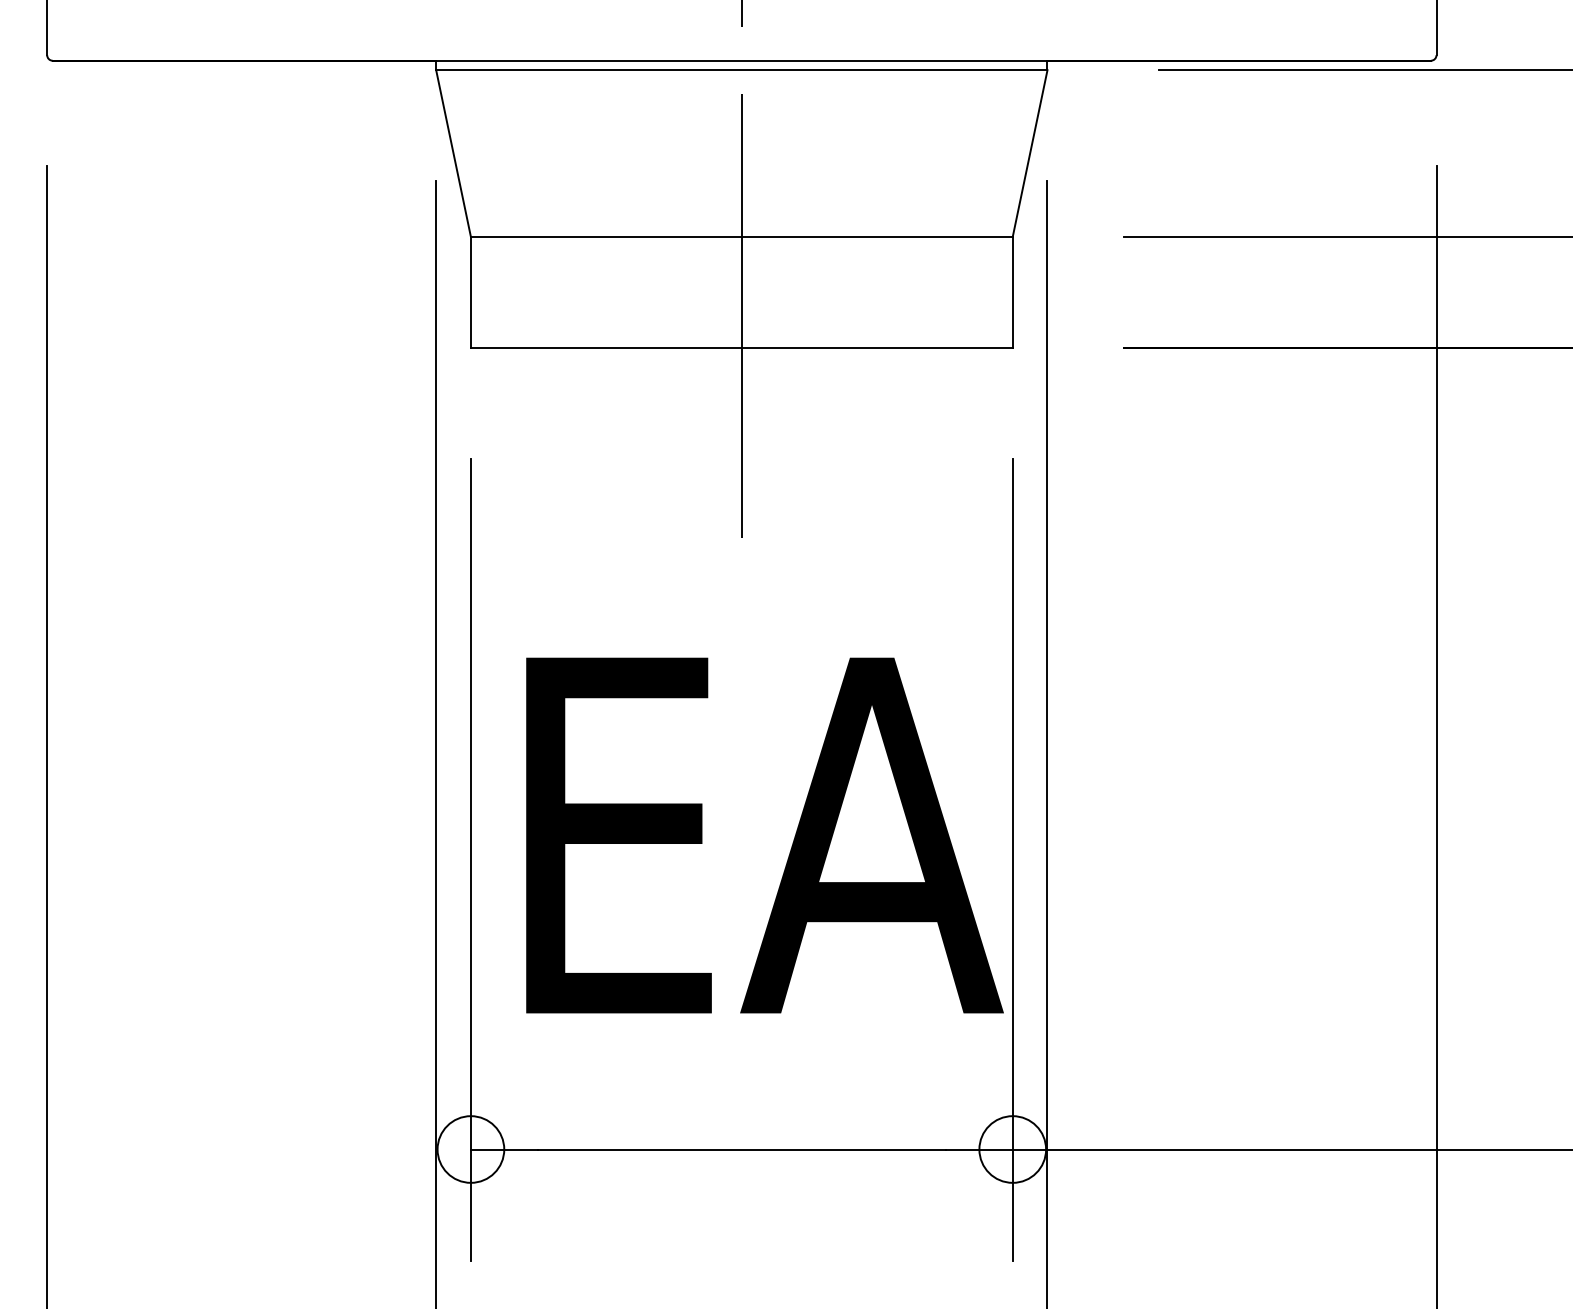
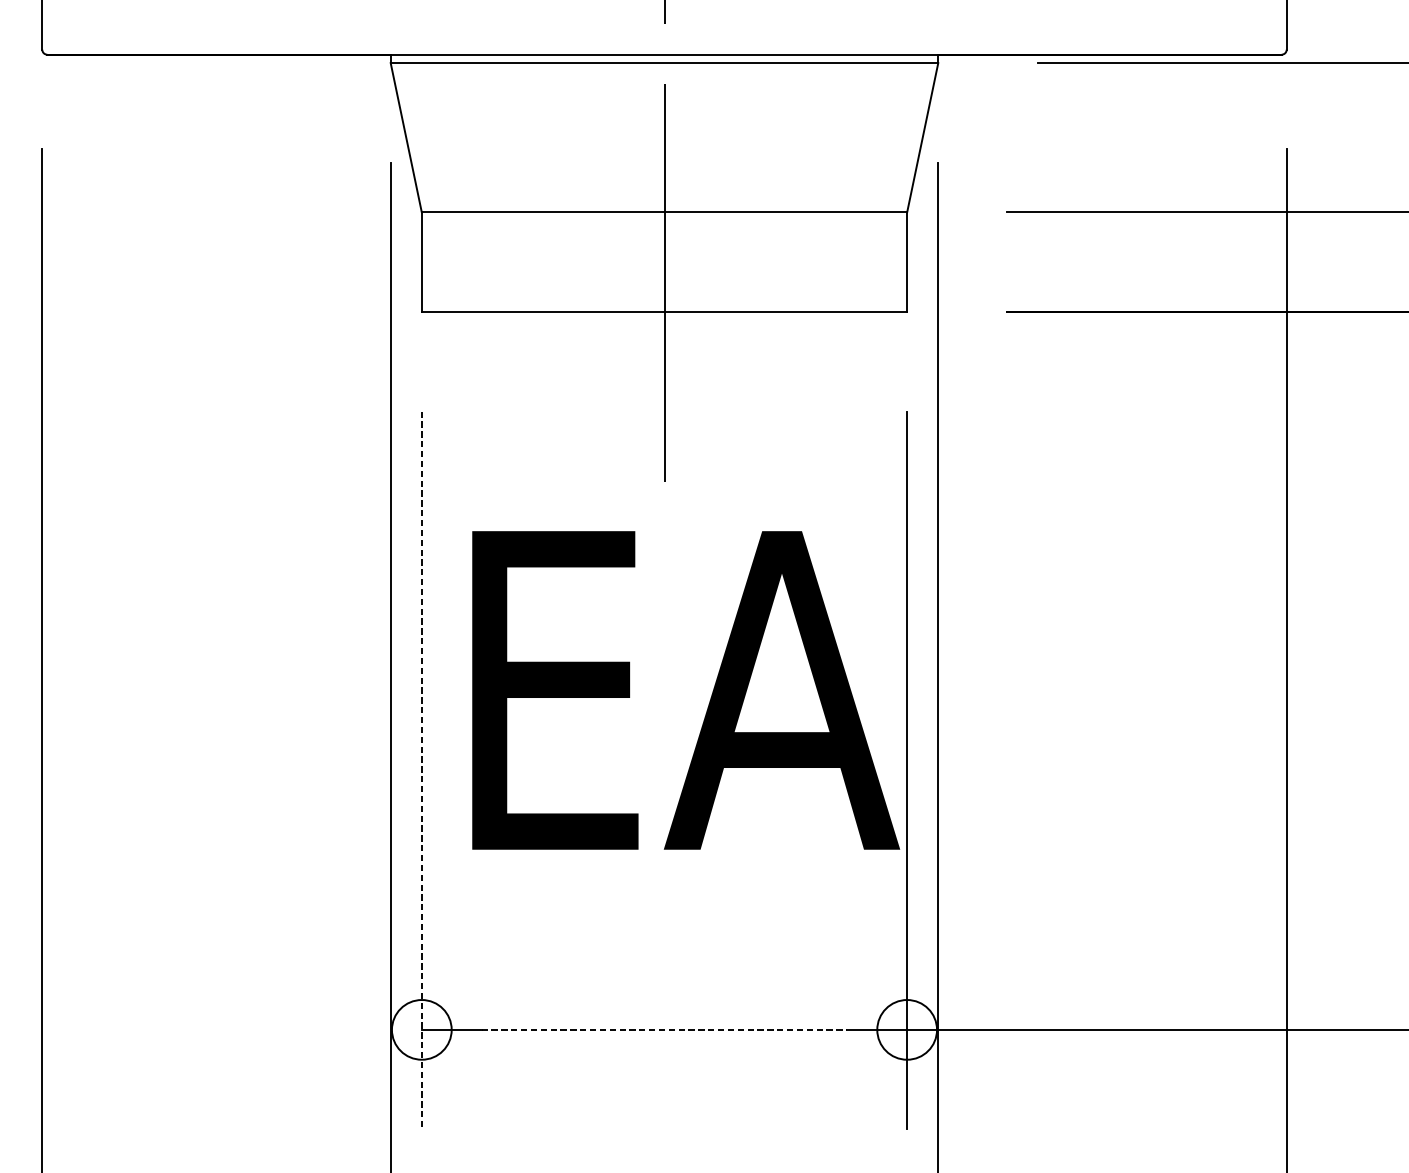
text: (764, 835) -> (685, 690), moved
line: (470, 859) -> (421, 770), solid -> dashed
line: (742, 1149) -> (665, 1029), solid -> dashed

